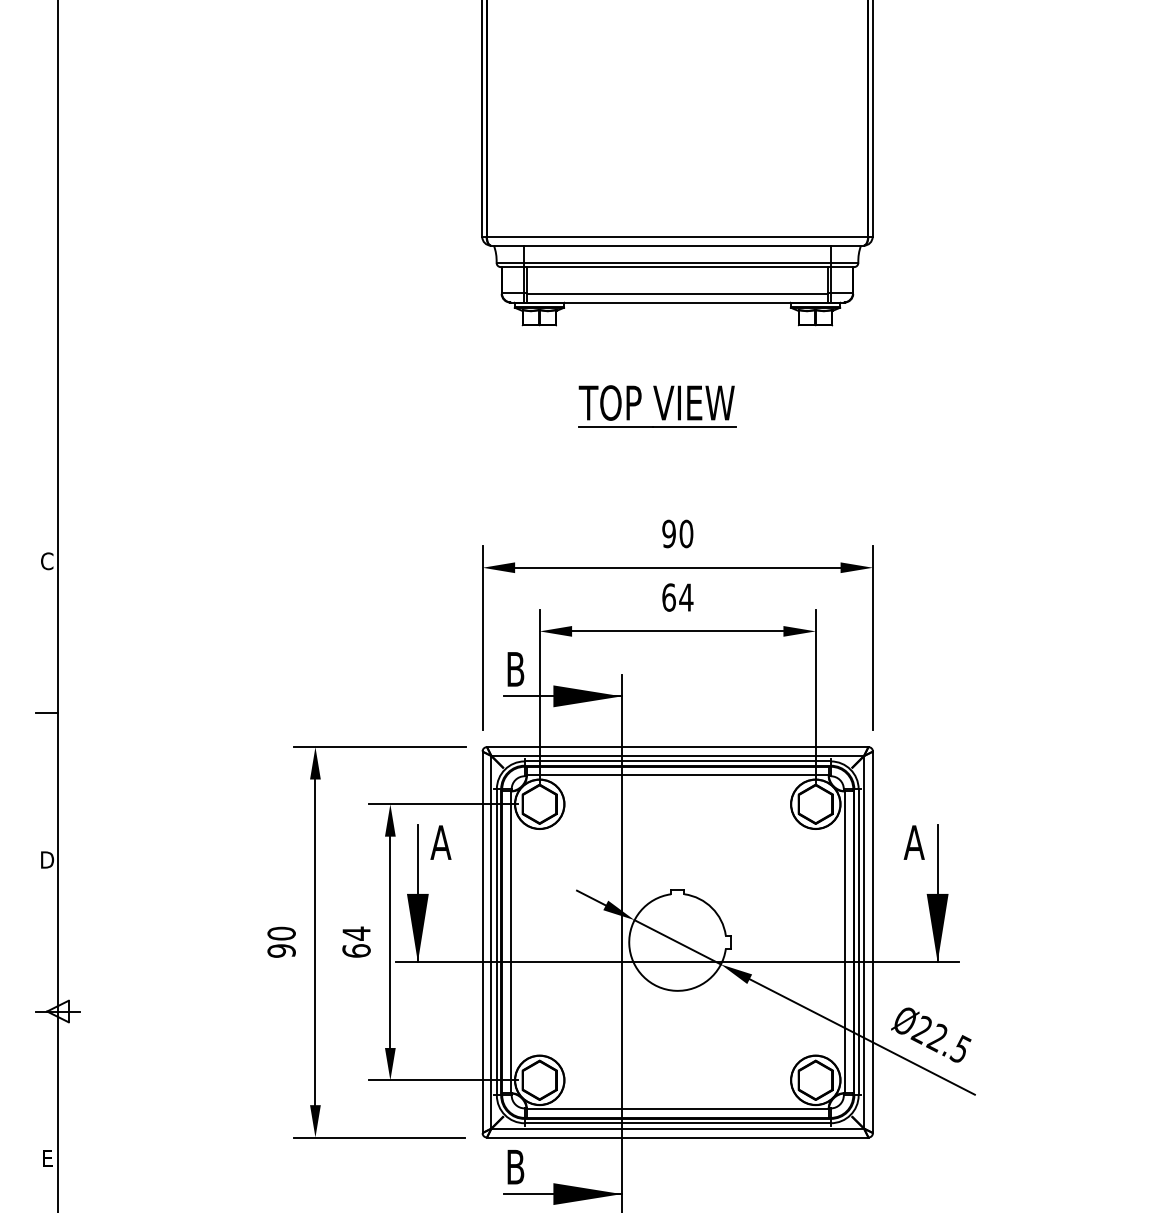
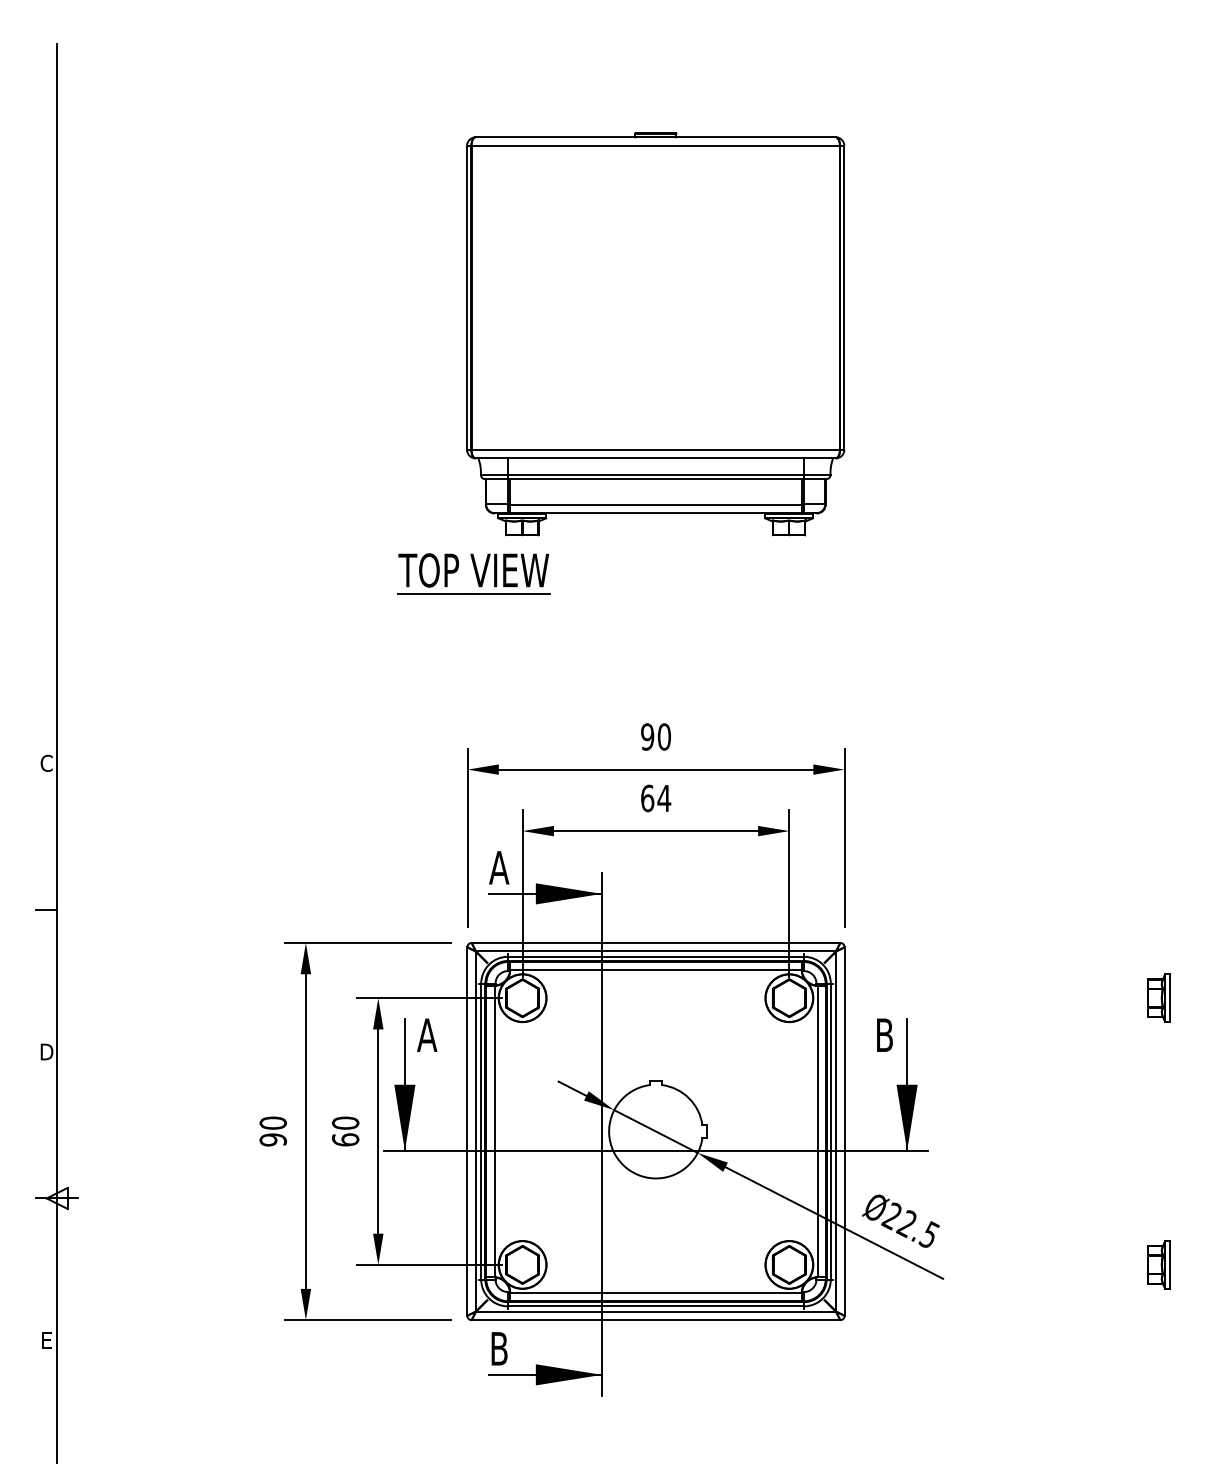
part: (656, 406) -> (473, 573), moved
text: (515, 669) -> (499, 867), B -> A
text: (914, 841) -> (884, 1034), A -> B
text: (356, 933) -> (345, 1123), 64 -> 60

